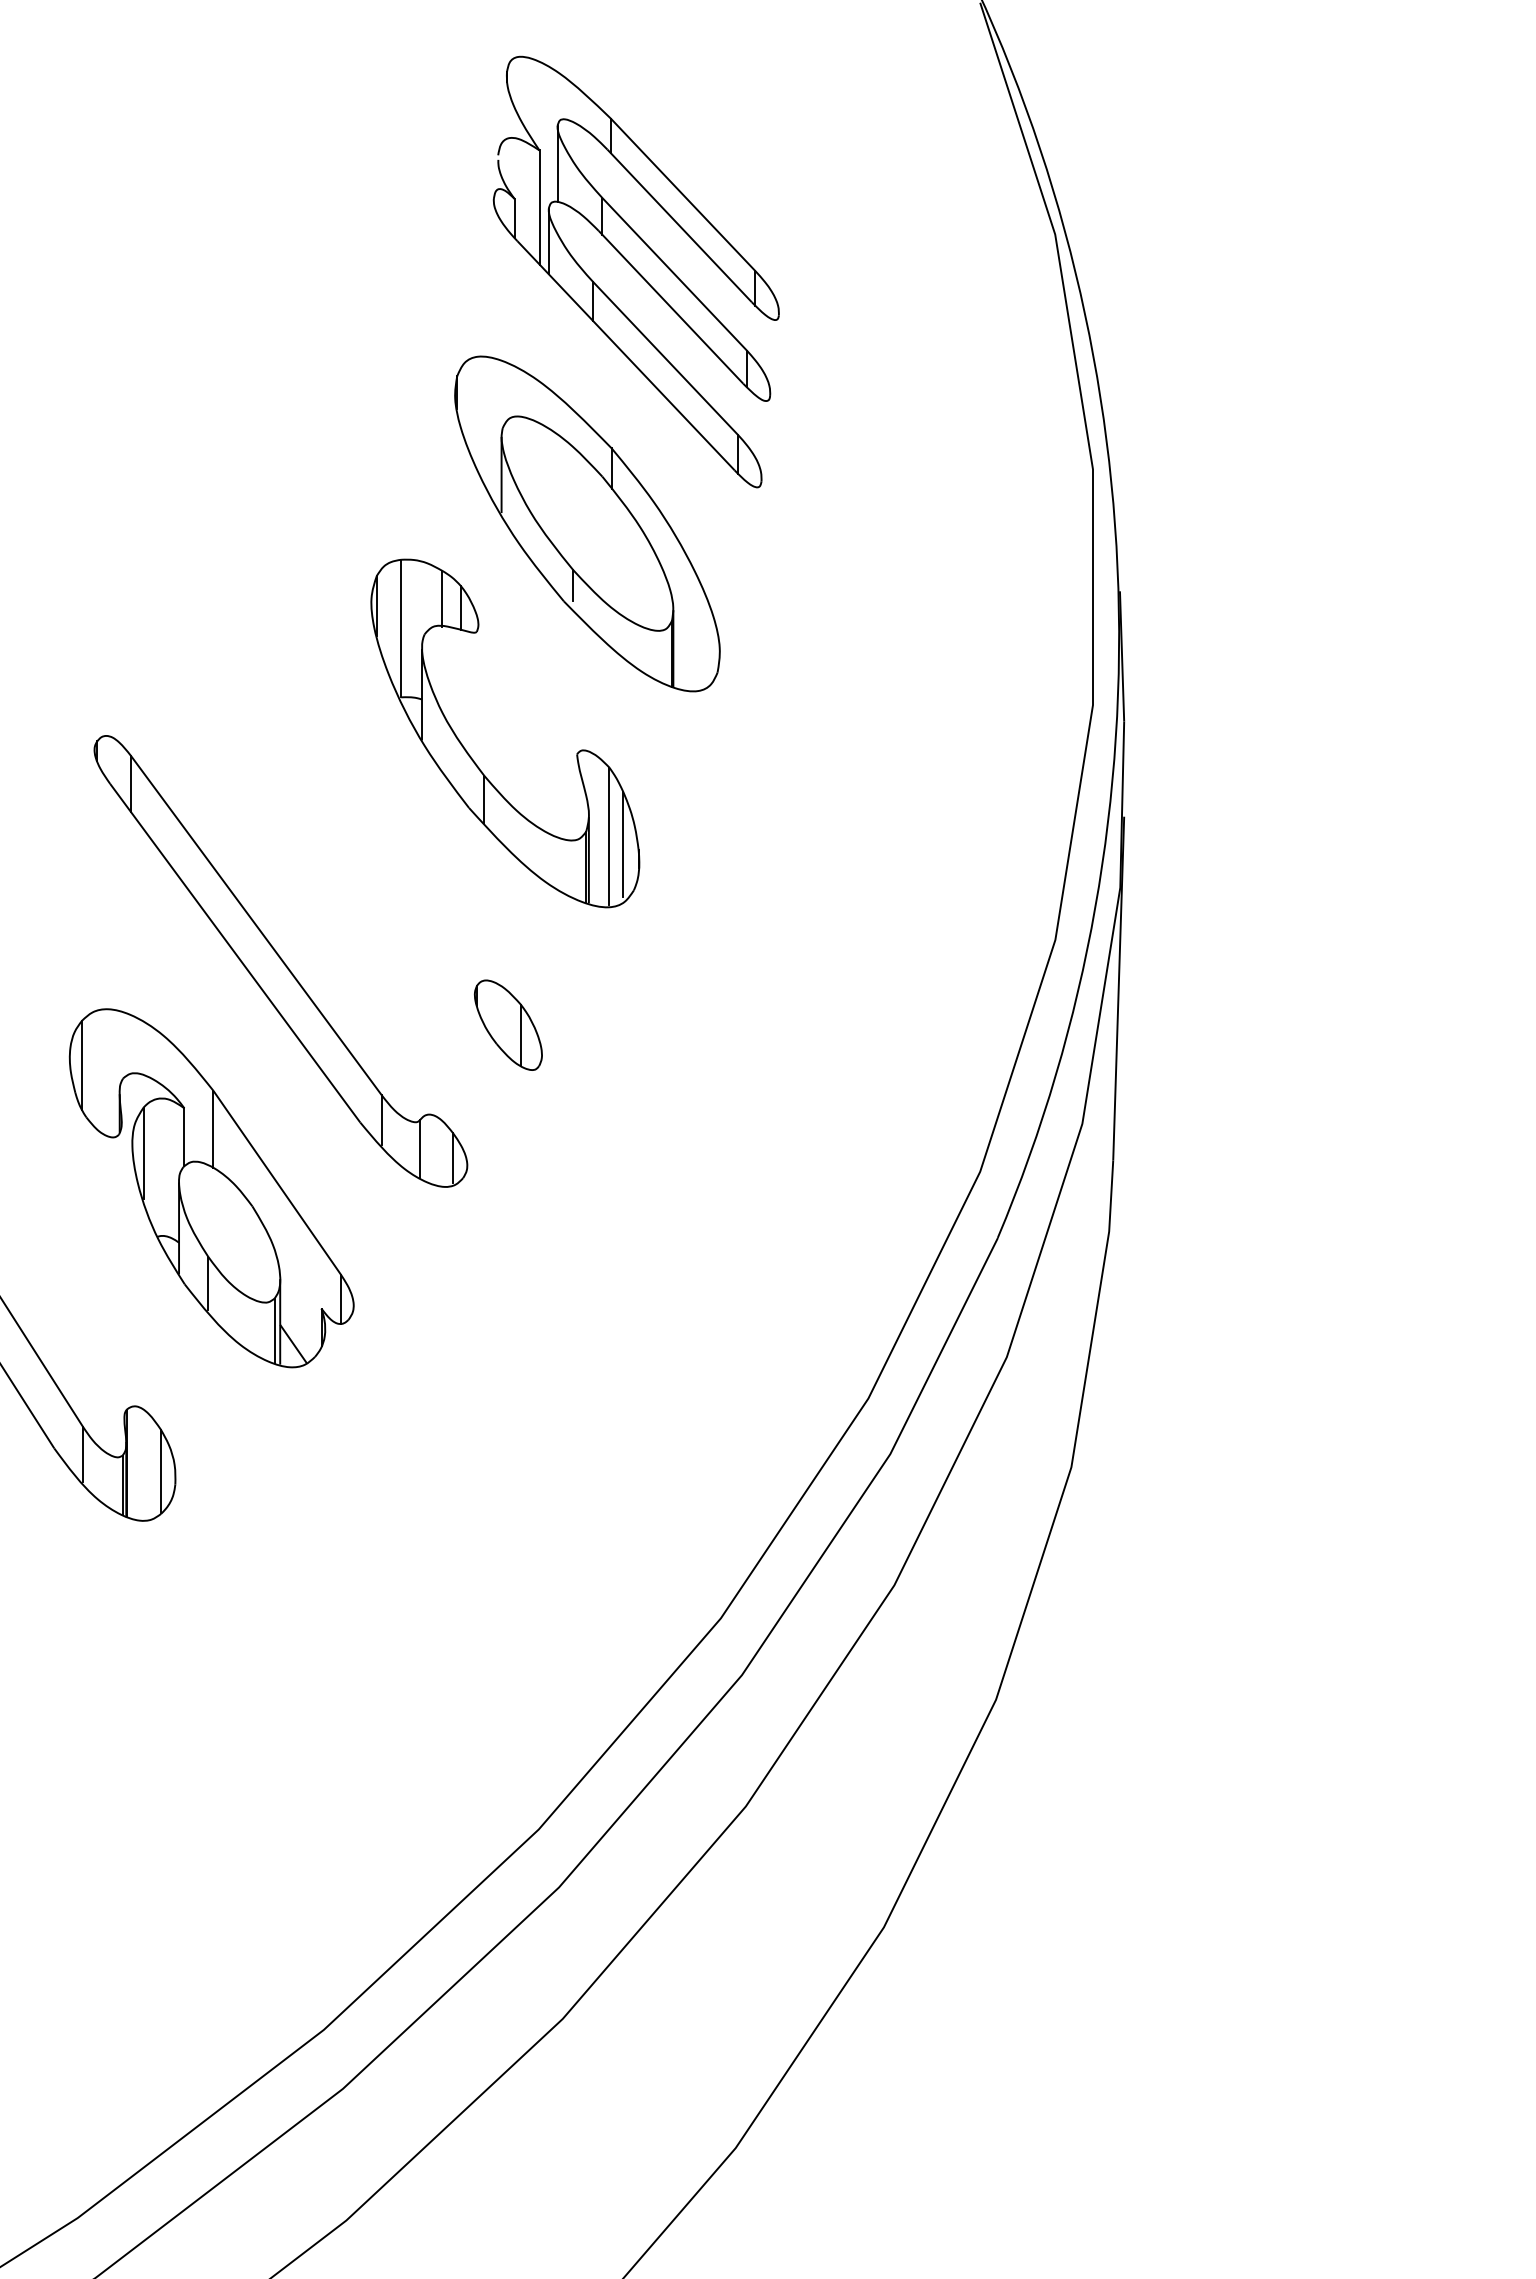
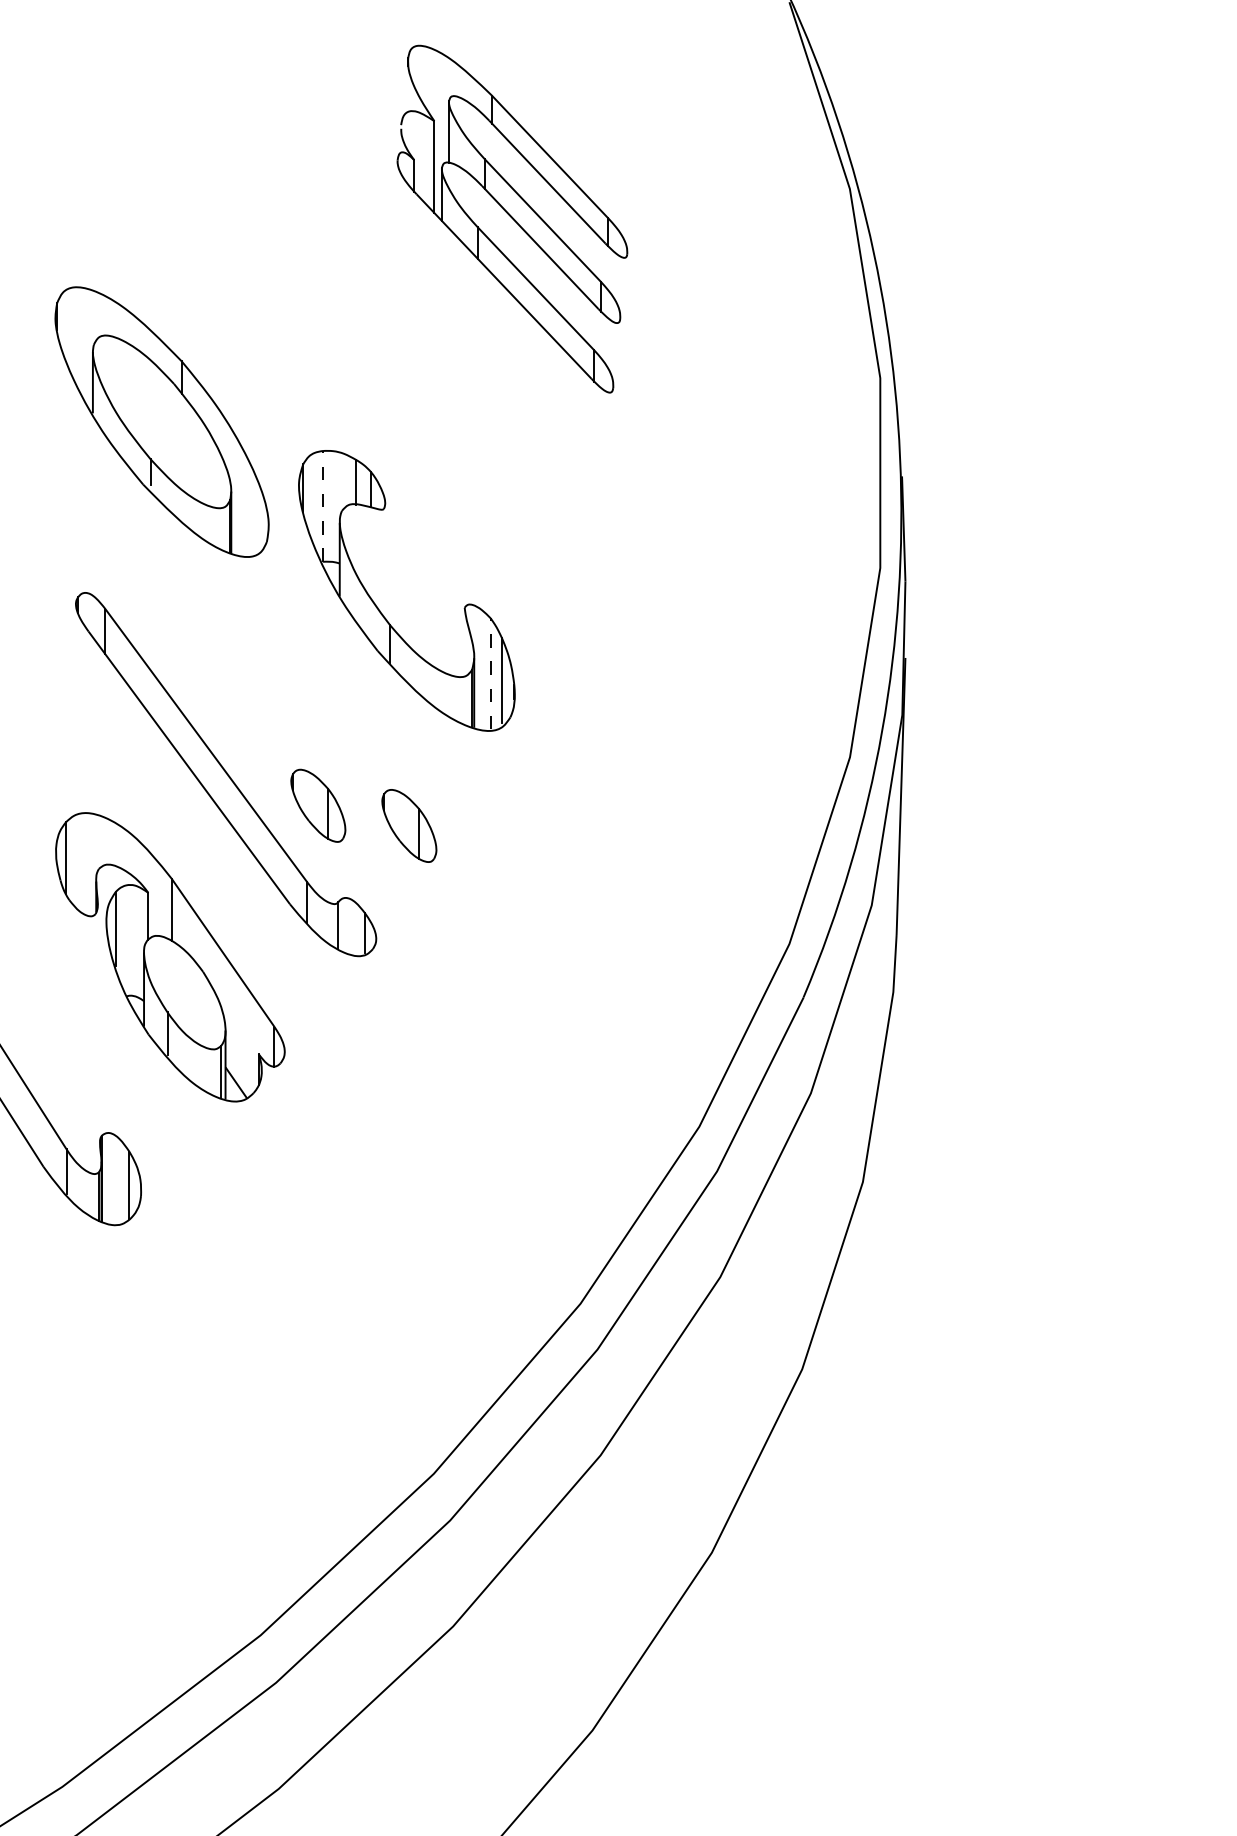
part: (587, 523) -> (162, 421), moved
line: (401, 628) -> (323, 506), solid -> dashed
line: (609, 836) -> (490, 673), solid -> dashed
part: (395, 999) -> (318, 805), added

